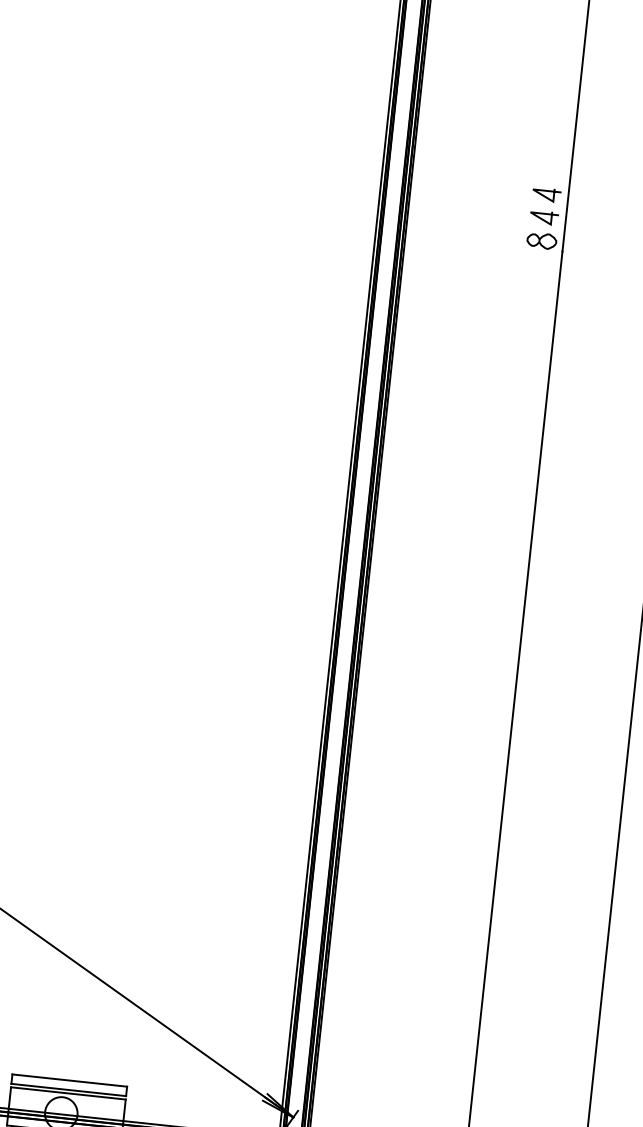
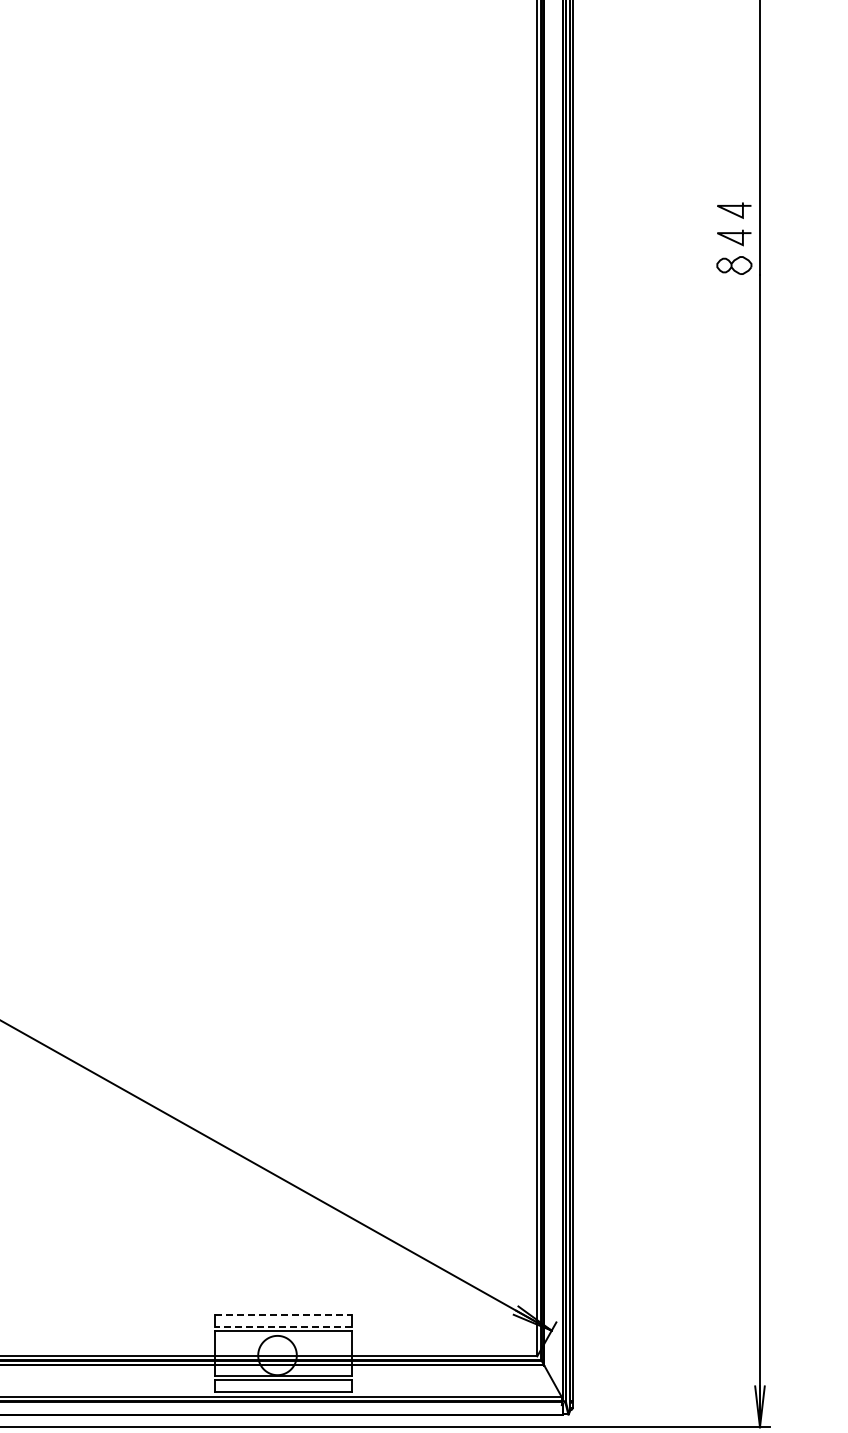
line: (69, 1080) -> (283, 1315), solid -> dashed
line: (68, 1089) -> (282, 1326), solid -> dashed

